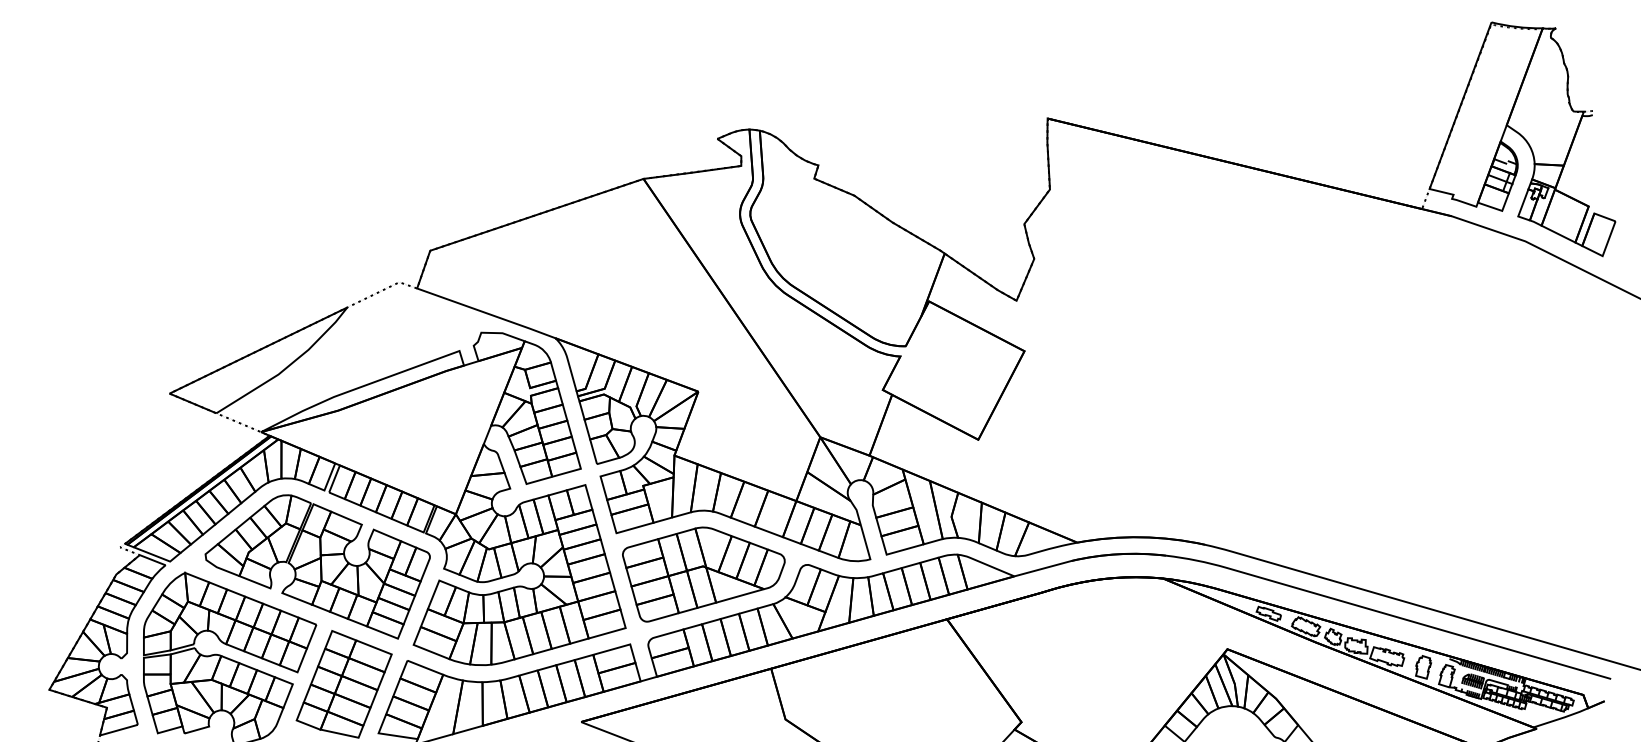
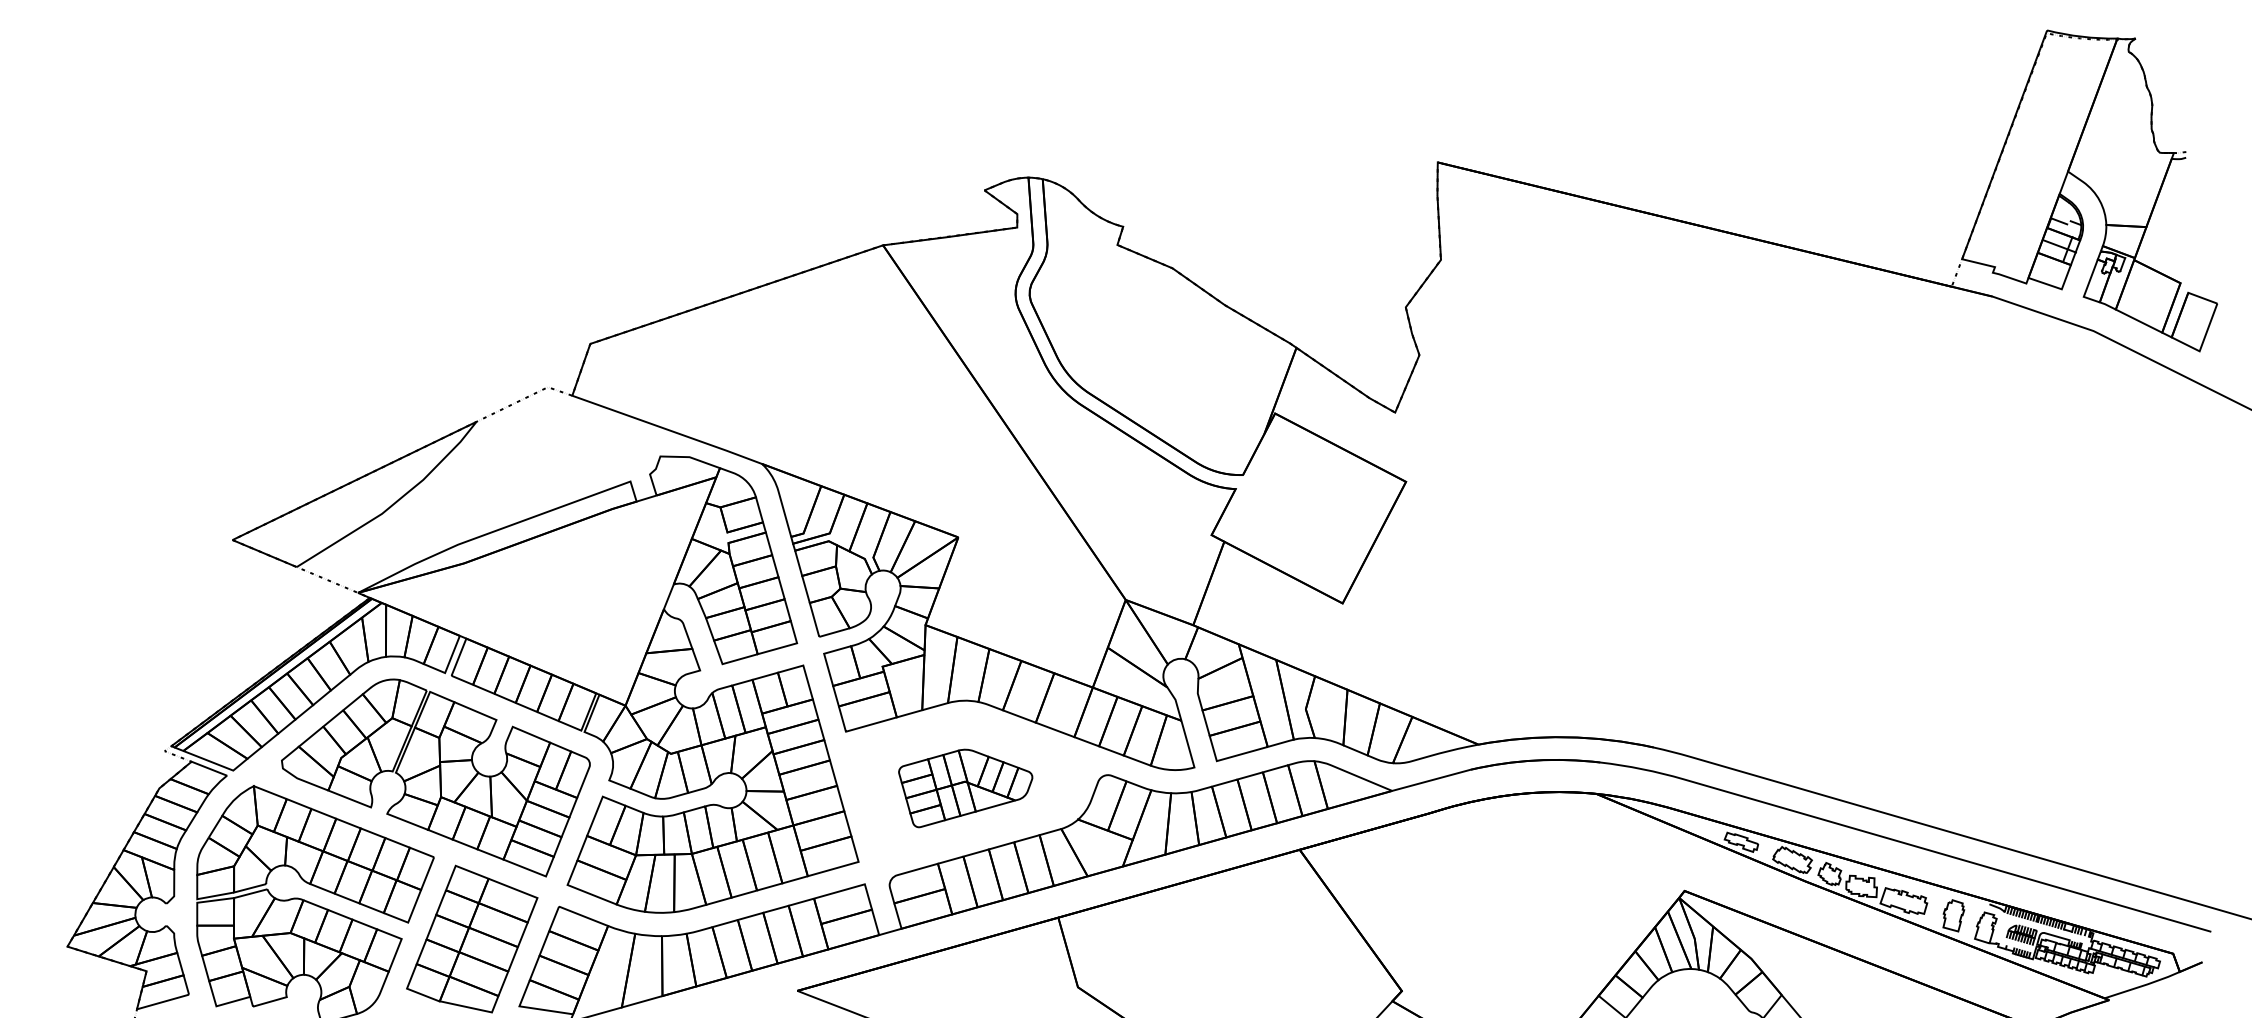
part: (703, 574) -> (965, 788), size x0.6

